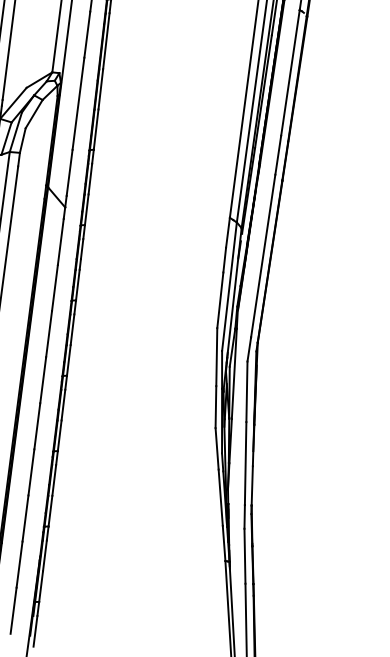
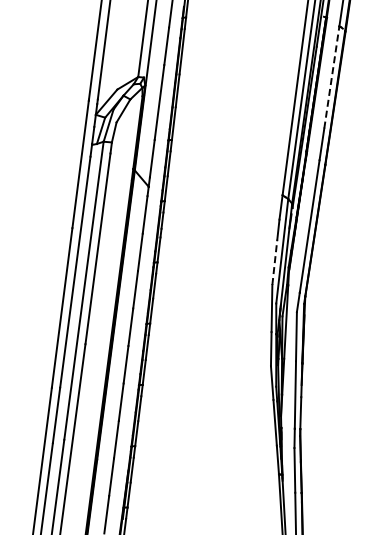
line: (290, 72) -> (331, 77), solid -> dashed
line: (219, 300) -> (274, 262), solid -> dashed

